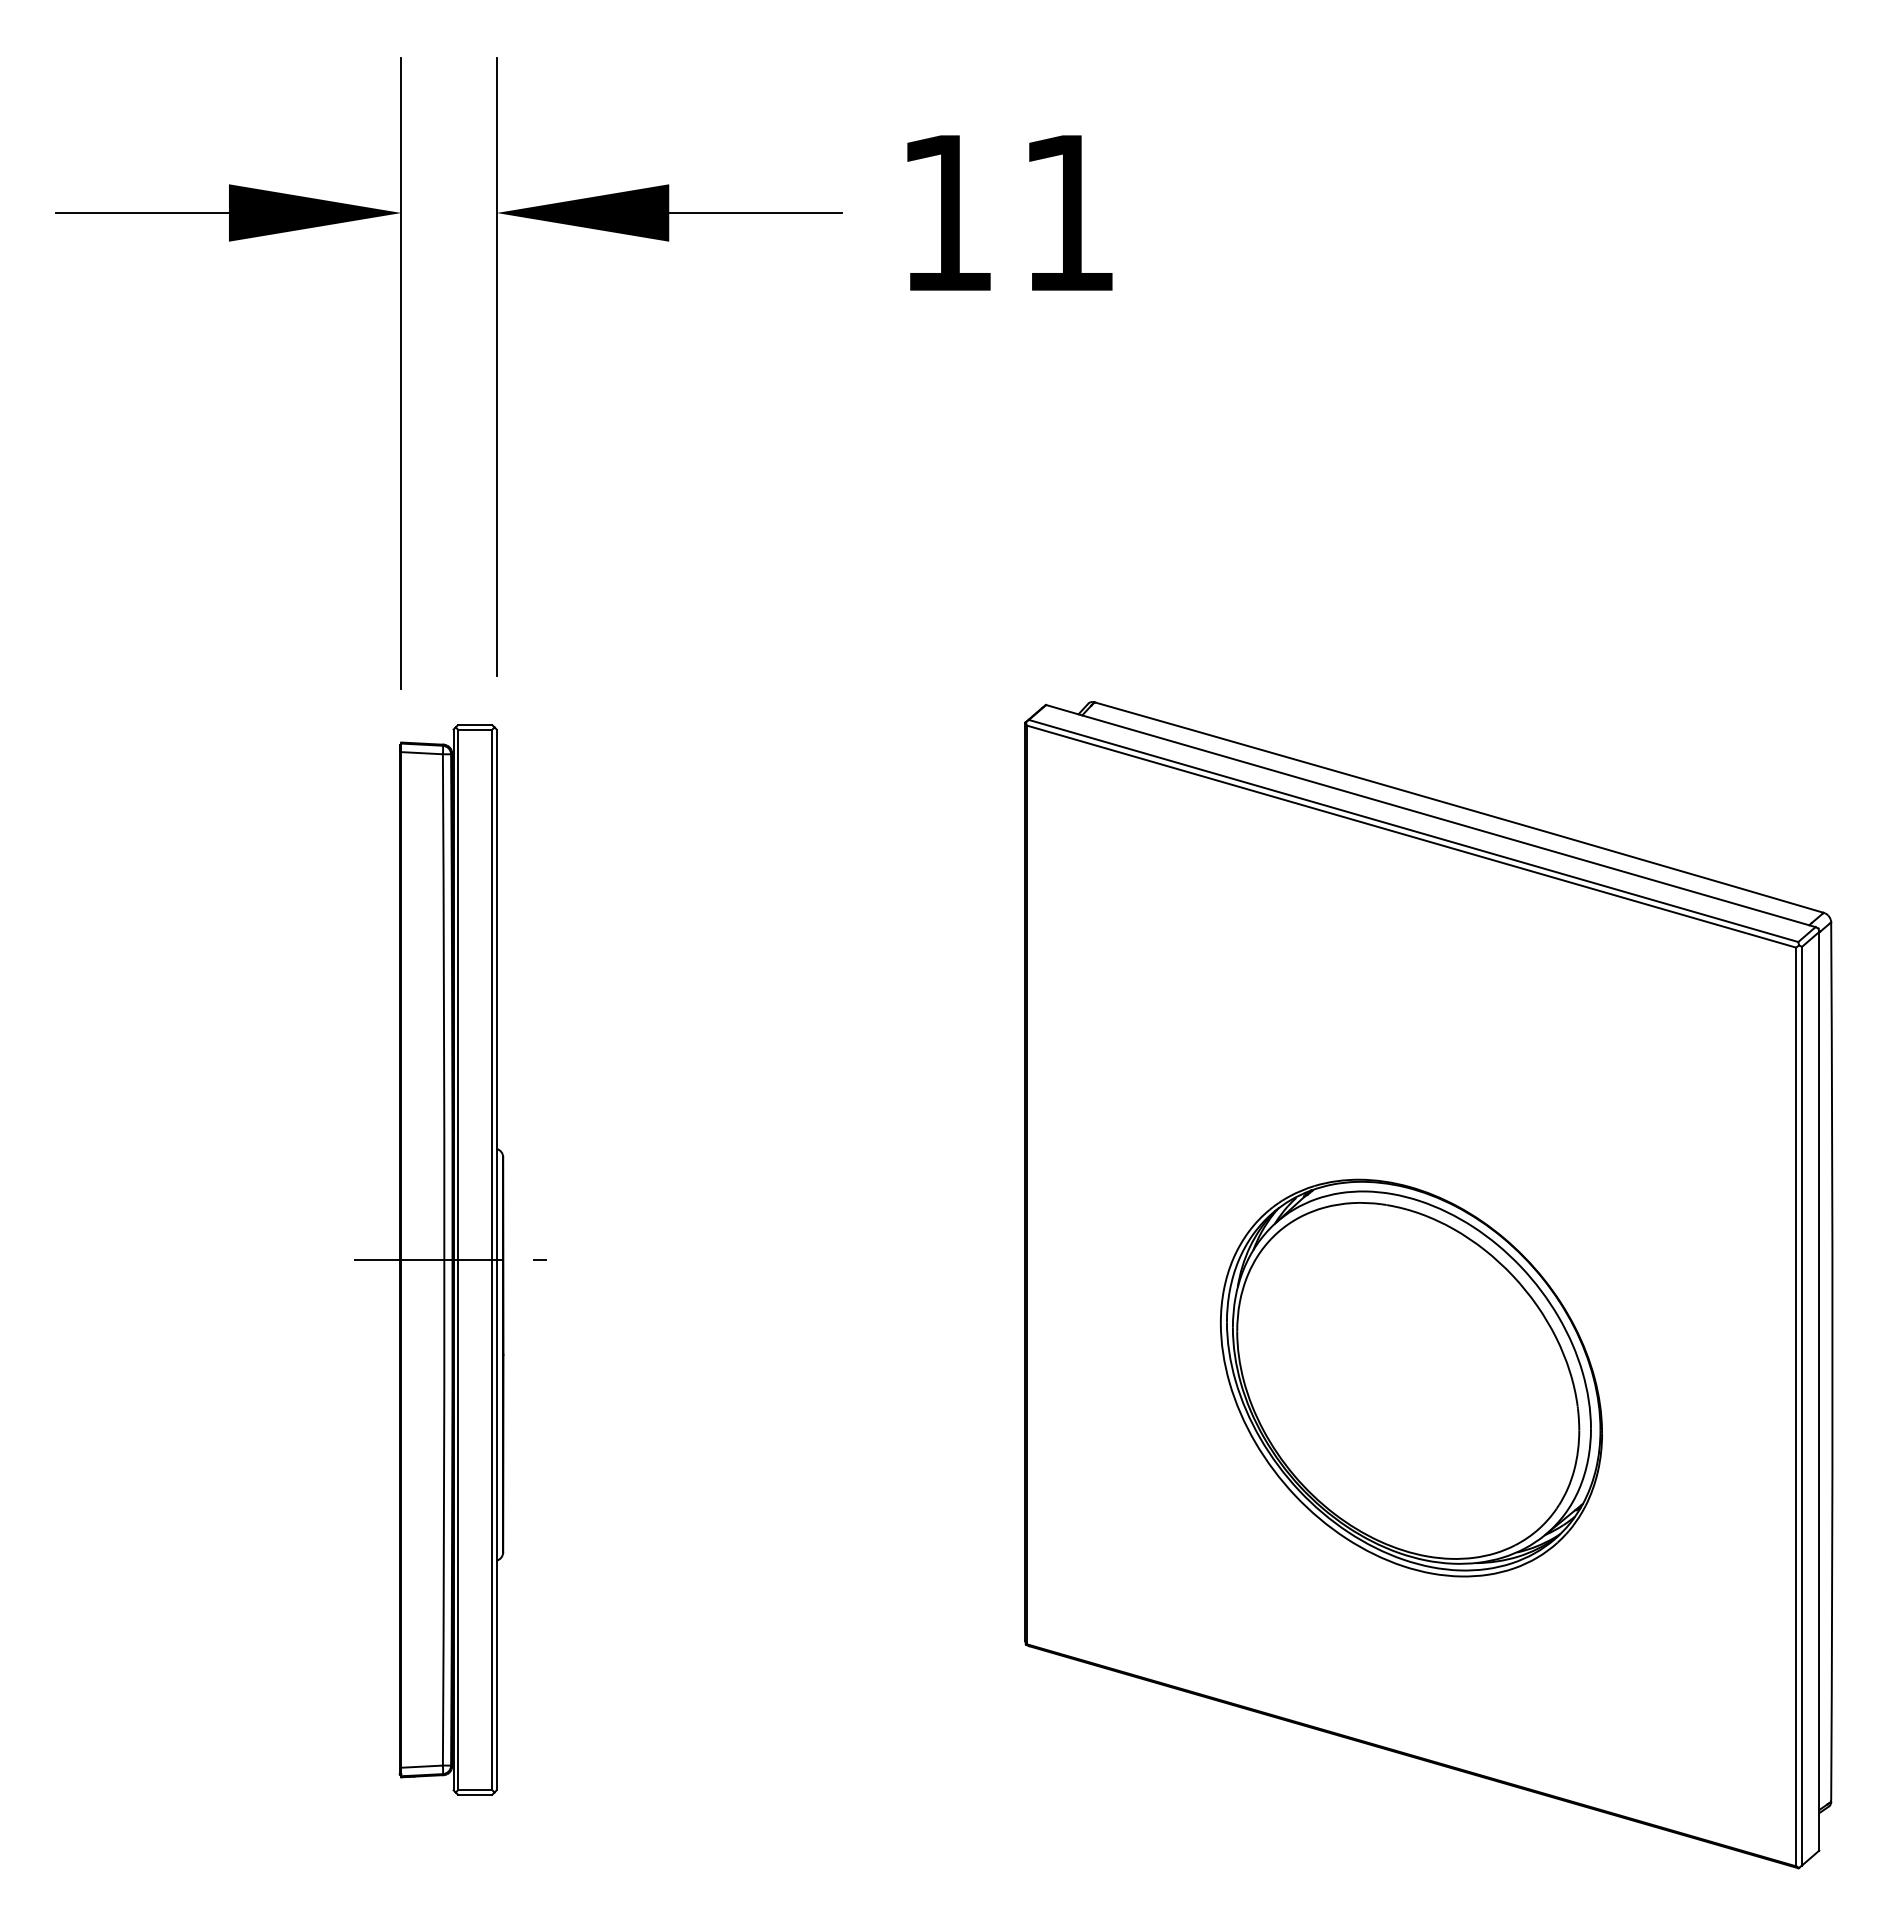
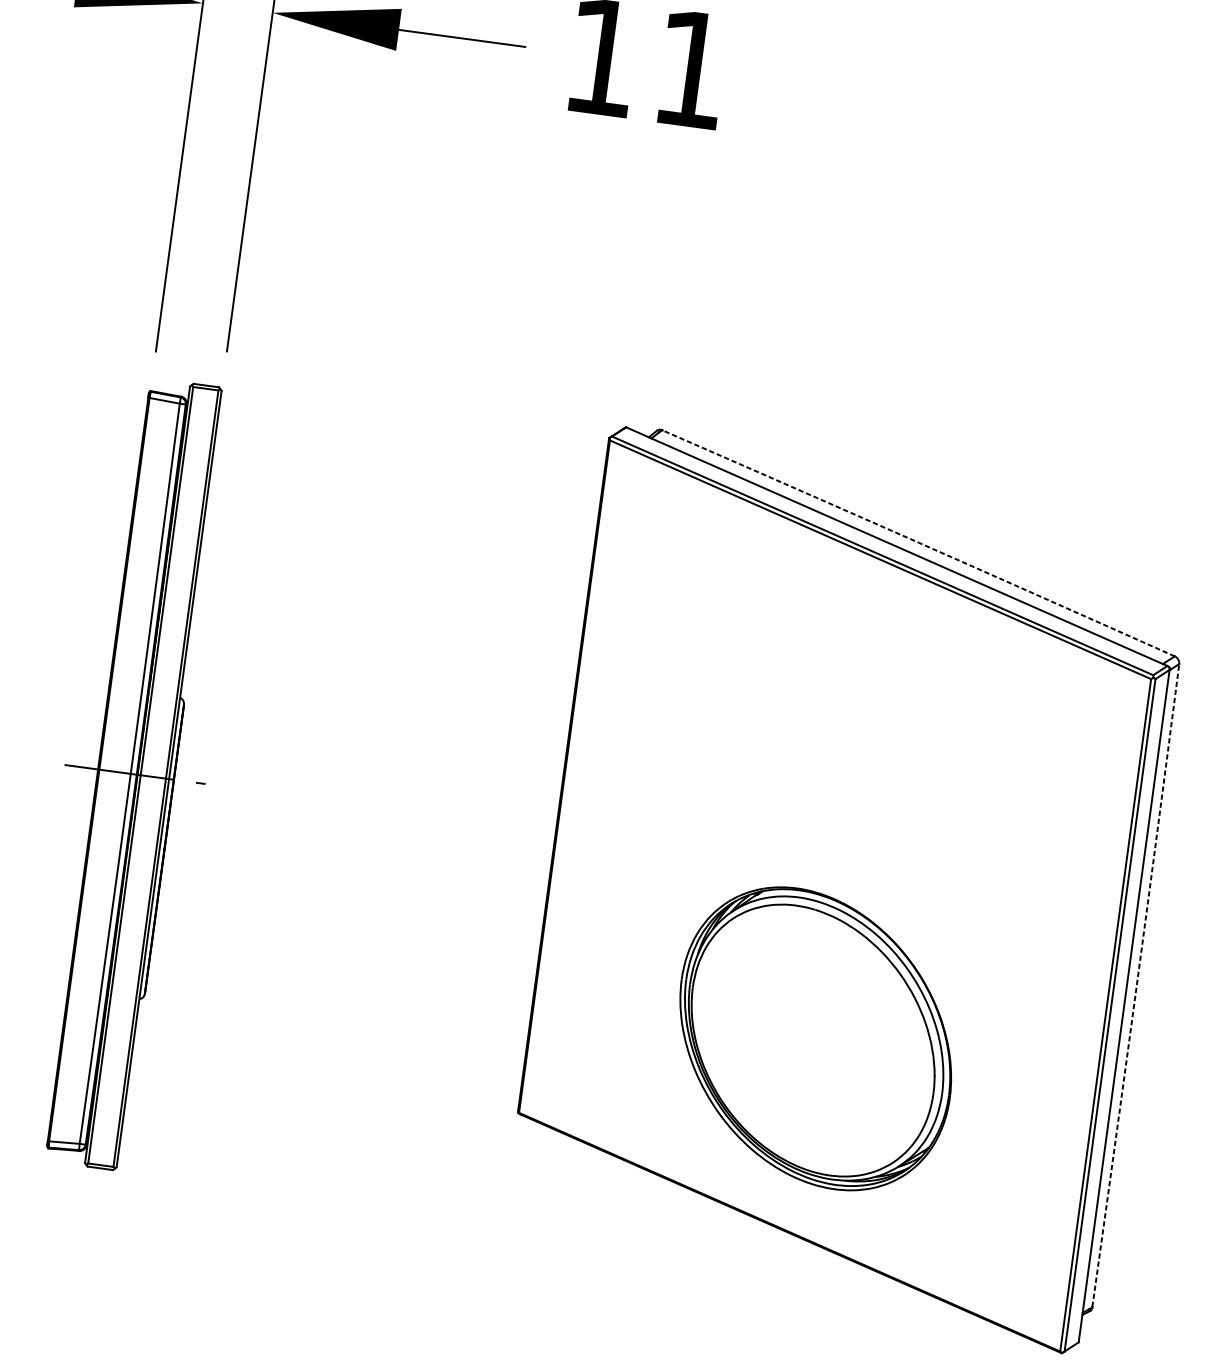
arc: (1459, 806) -> (918, 542), solid -> dashed
arc: (1832, 1361) -> (1136, 985), solid -> dashed
part: (1411, 1377) -> (815, 1038), moved

